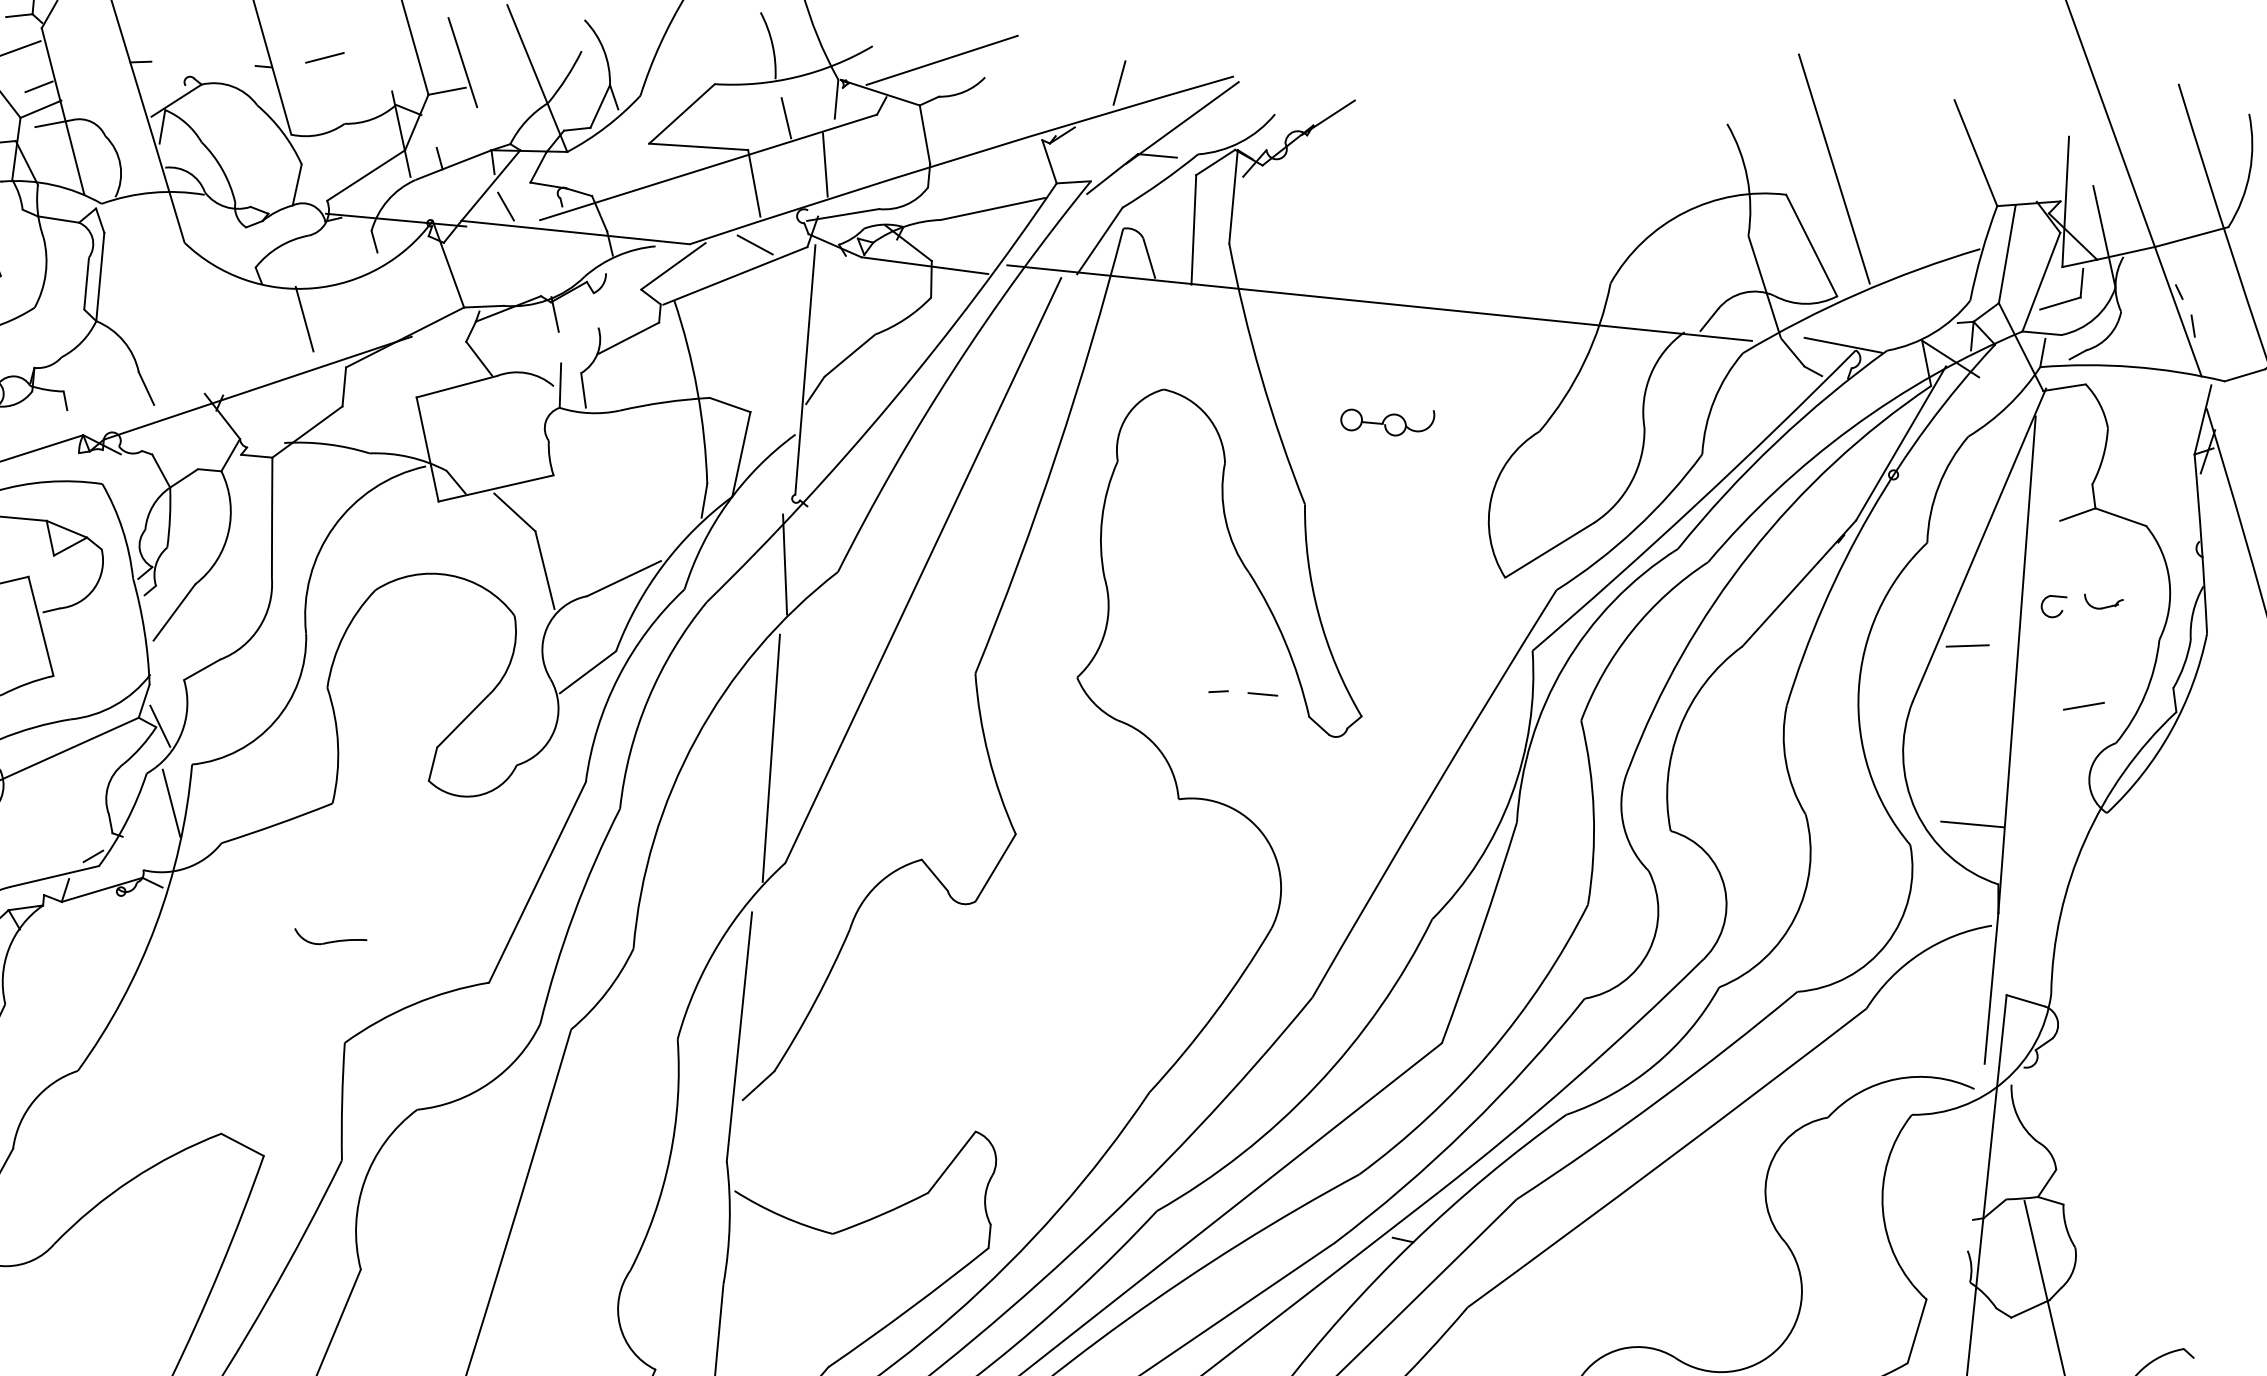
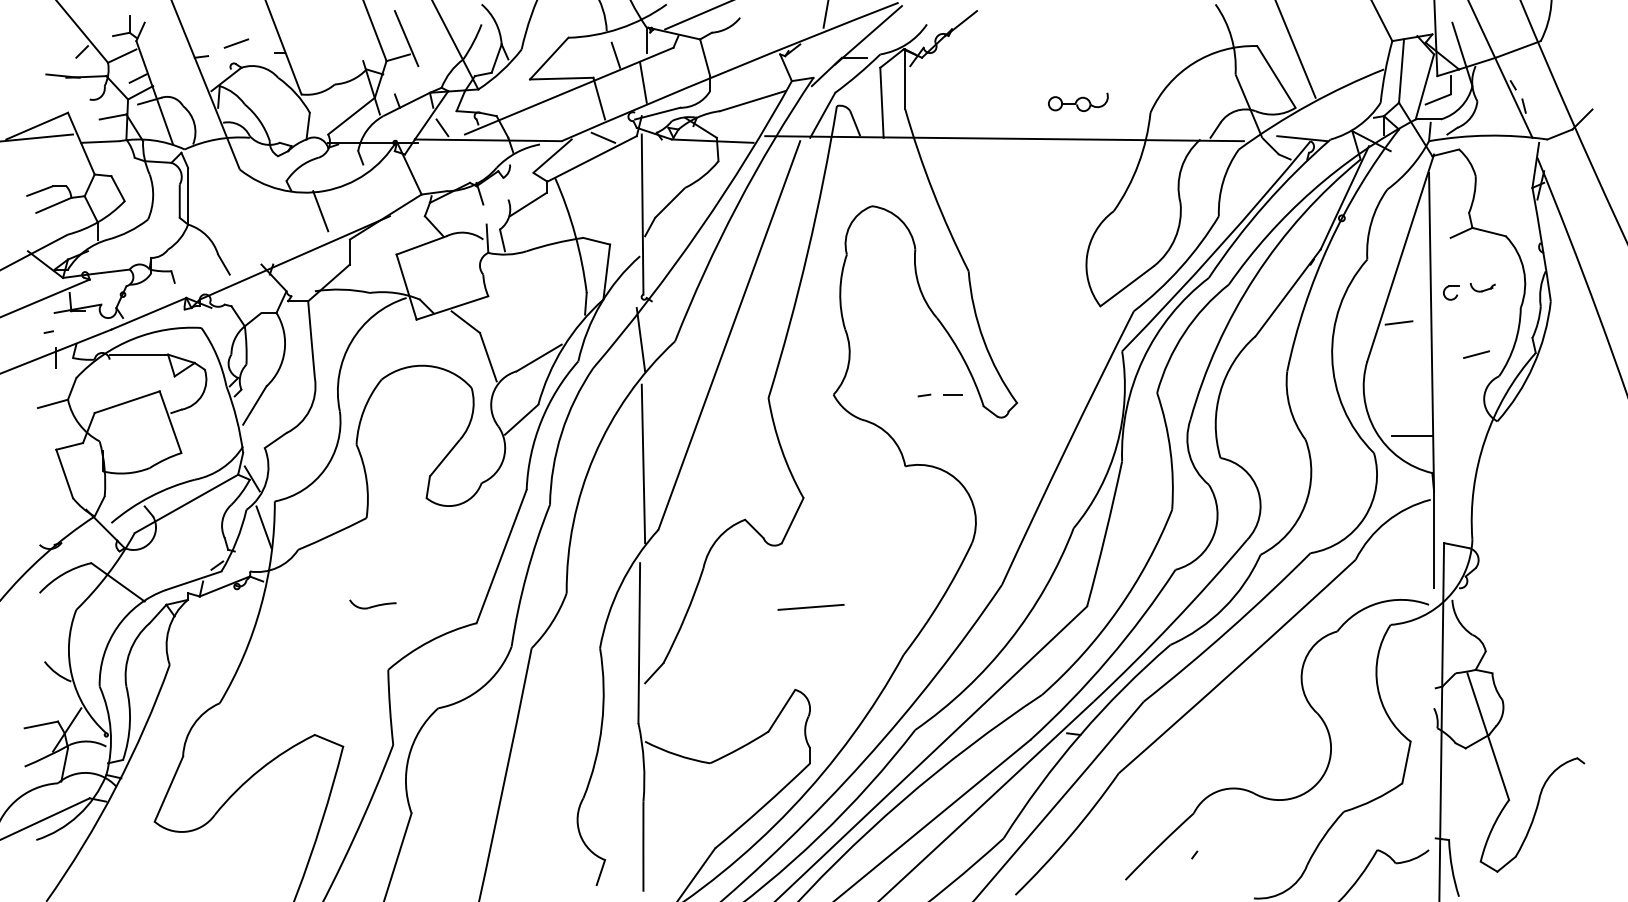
line: (324, 57) -> (236, 43), moved
part: (1387, 419) -> (1078, 101), moved
line: (1011, 1005) -> (810, 607), added

